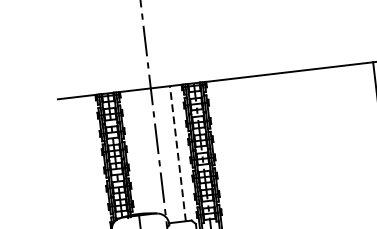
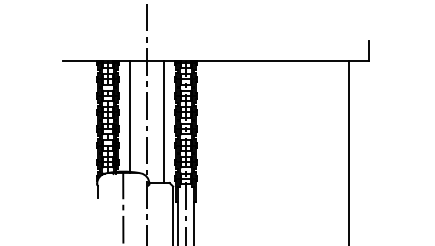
line: (138, 152) -> (129, 116), added
line: (177, 153) -> (164, 121), dashed -> solid

